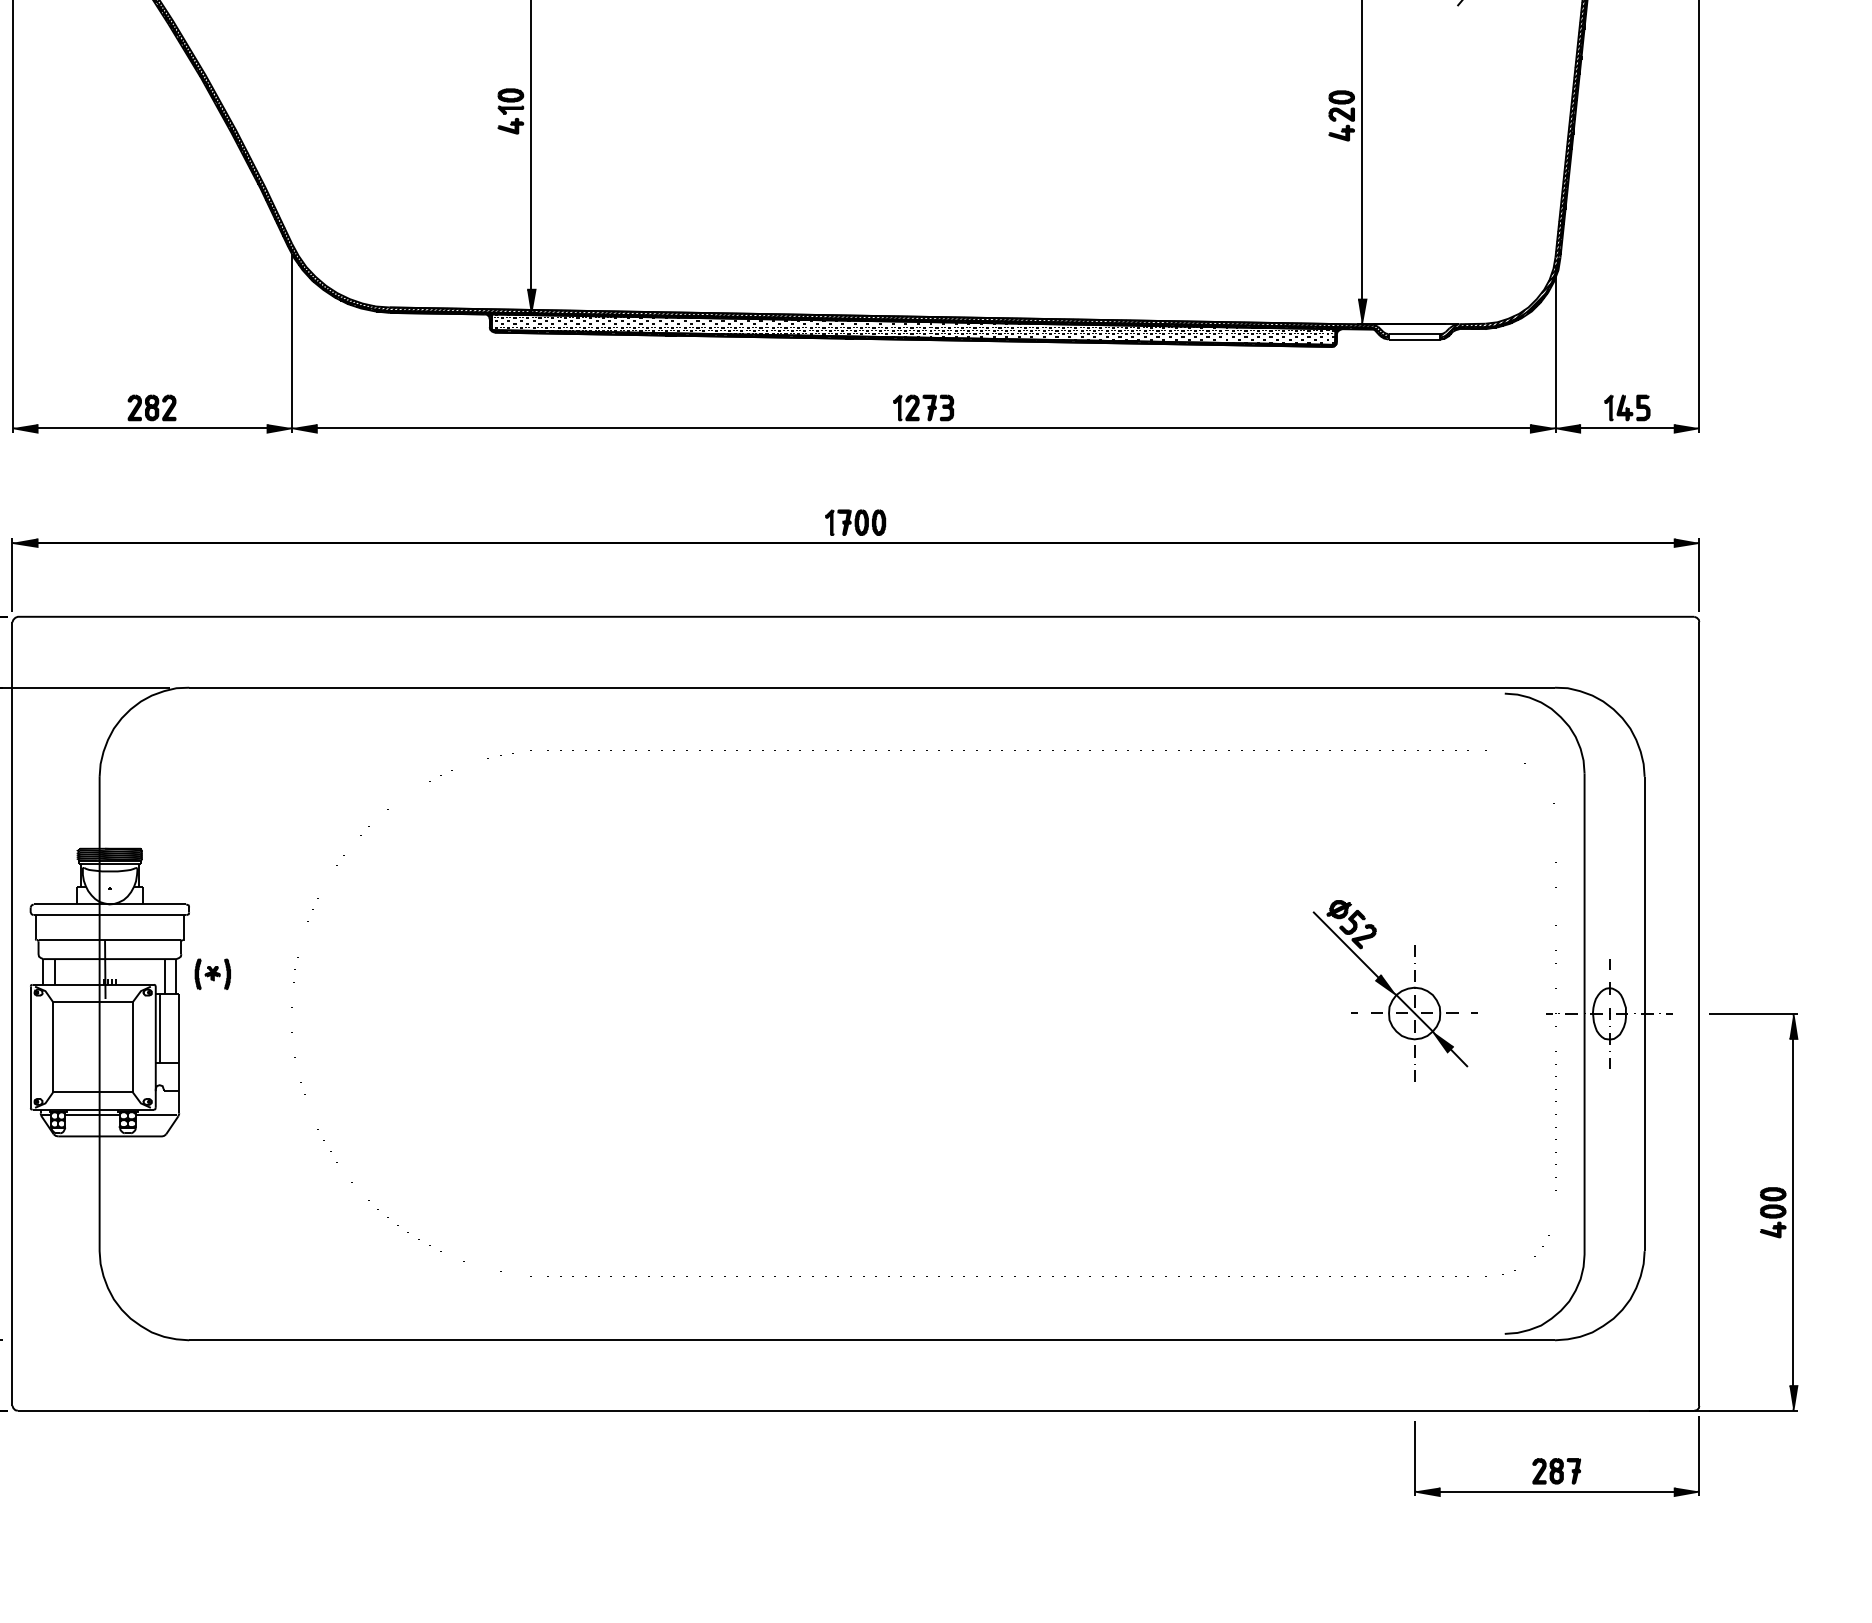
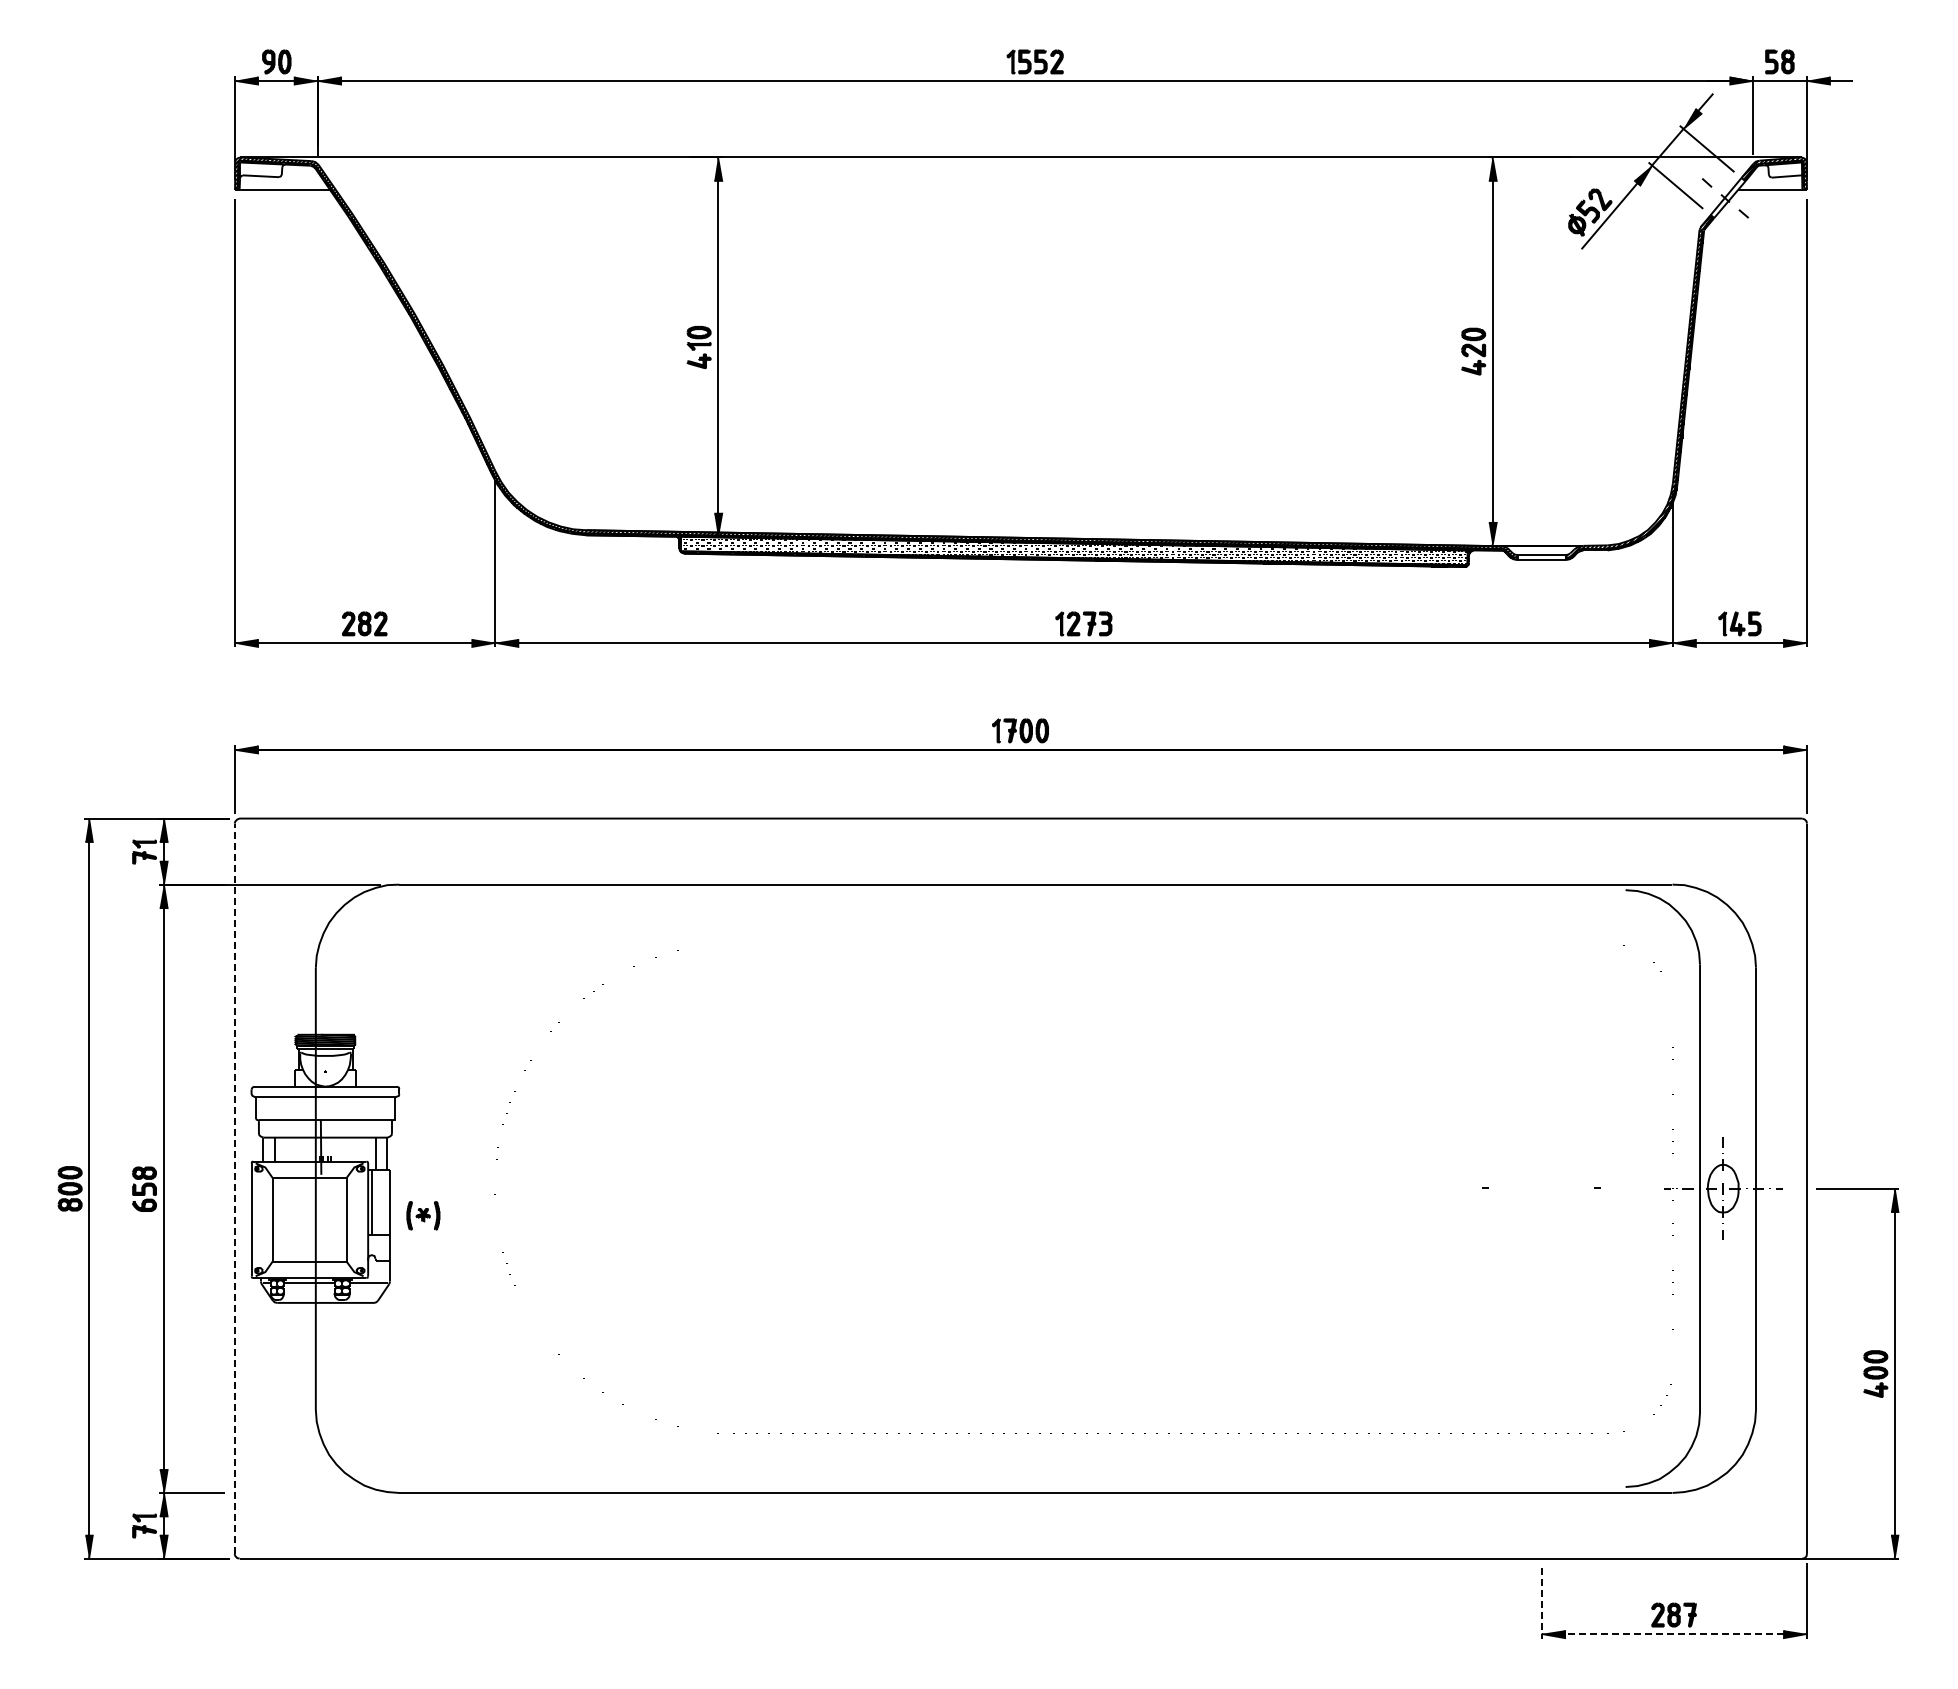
part: (212, 973) -> (423, 1215), moved
part: (1389, 990) -> (1518, 1166), removed
line: (12, 1013) -> (234, 1188), solid -> dashed
line: (1414, 1458) -> (1541, 1603), solid -> dashed
line: (1557, 1491) -> (1674, 1633), solid -> dashed

